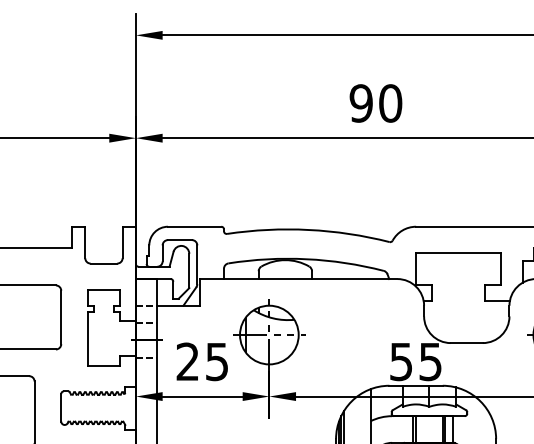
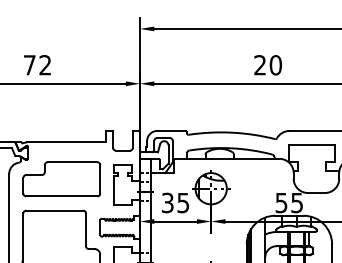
text: (361, 103) -> (260, 65), 90 -> 20
text: (187, 362) -> (167, 203), 25 -> 35

